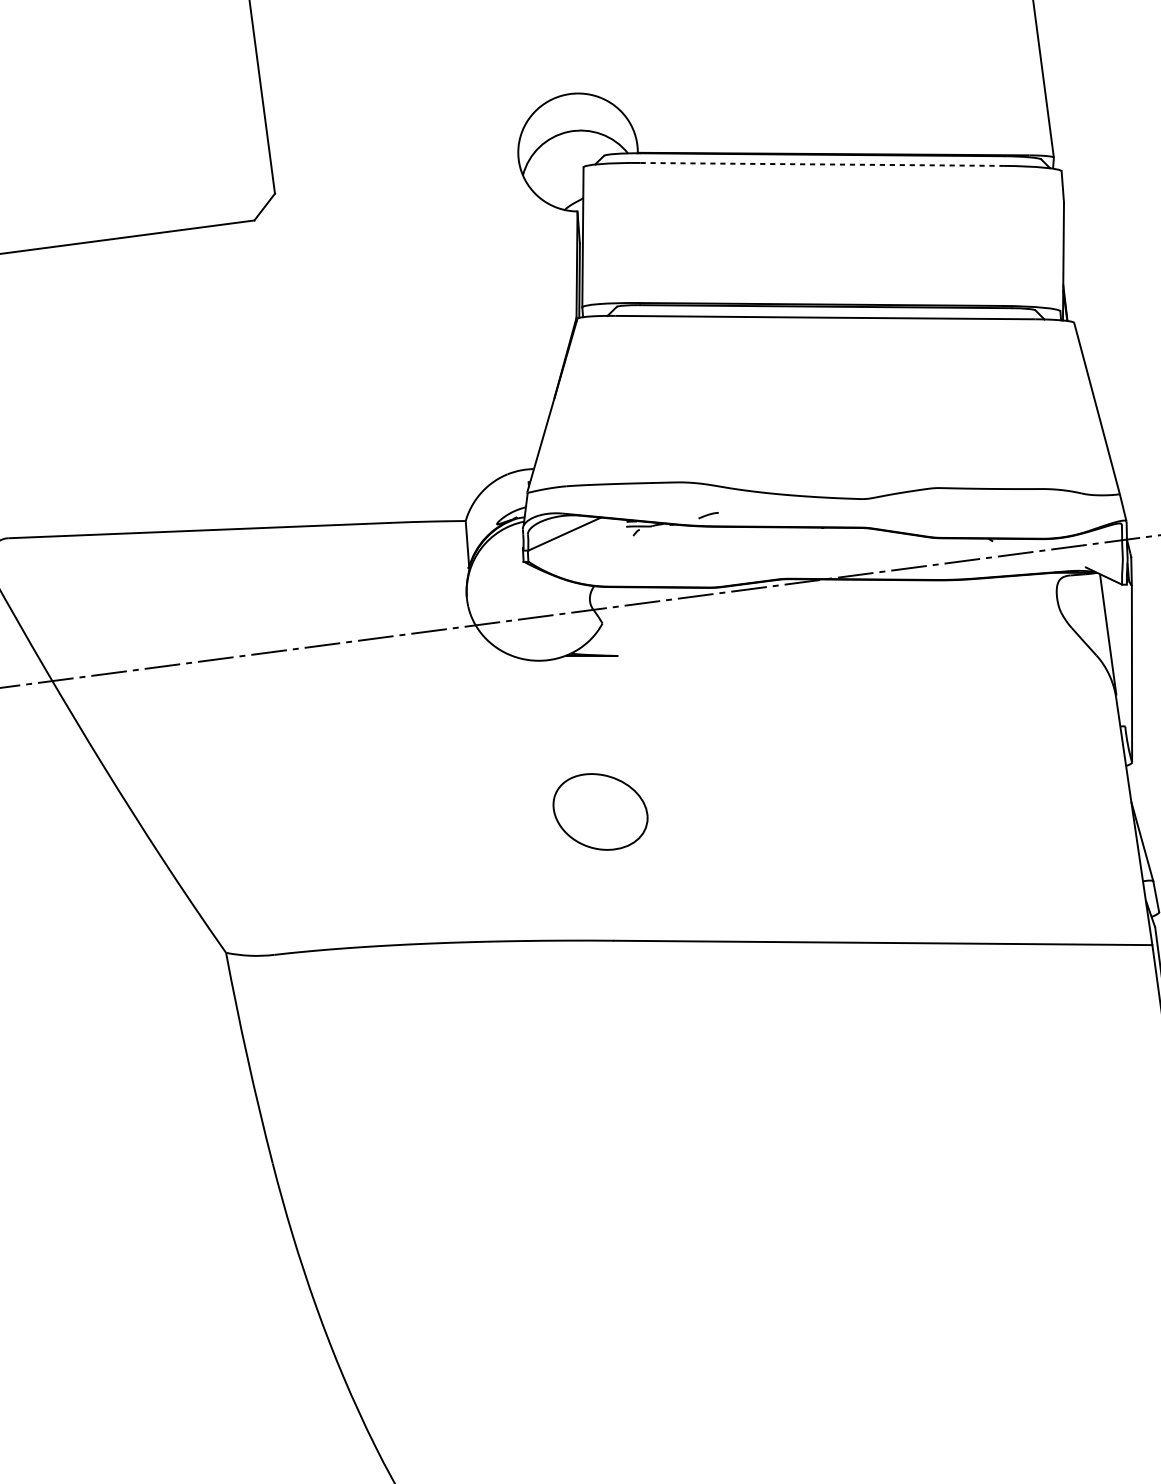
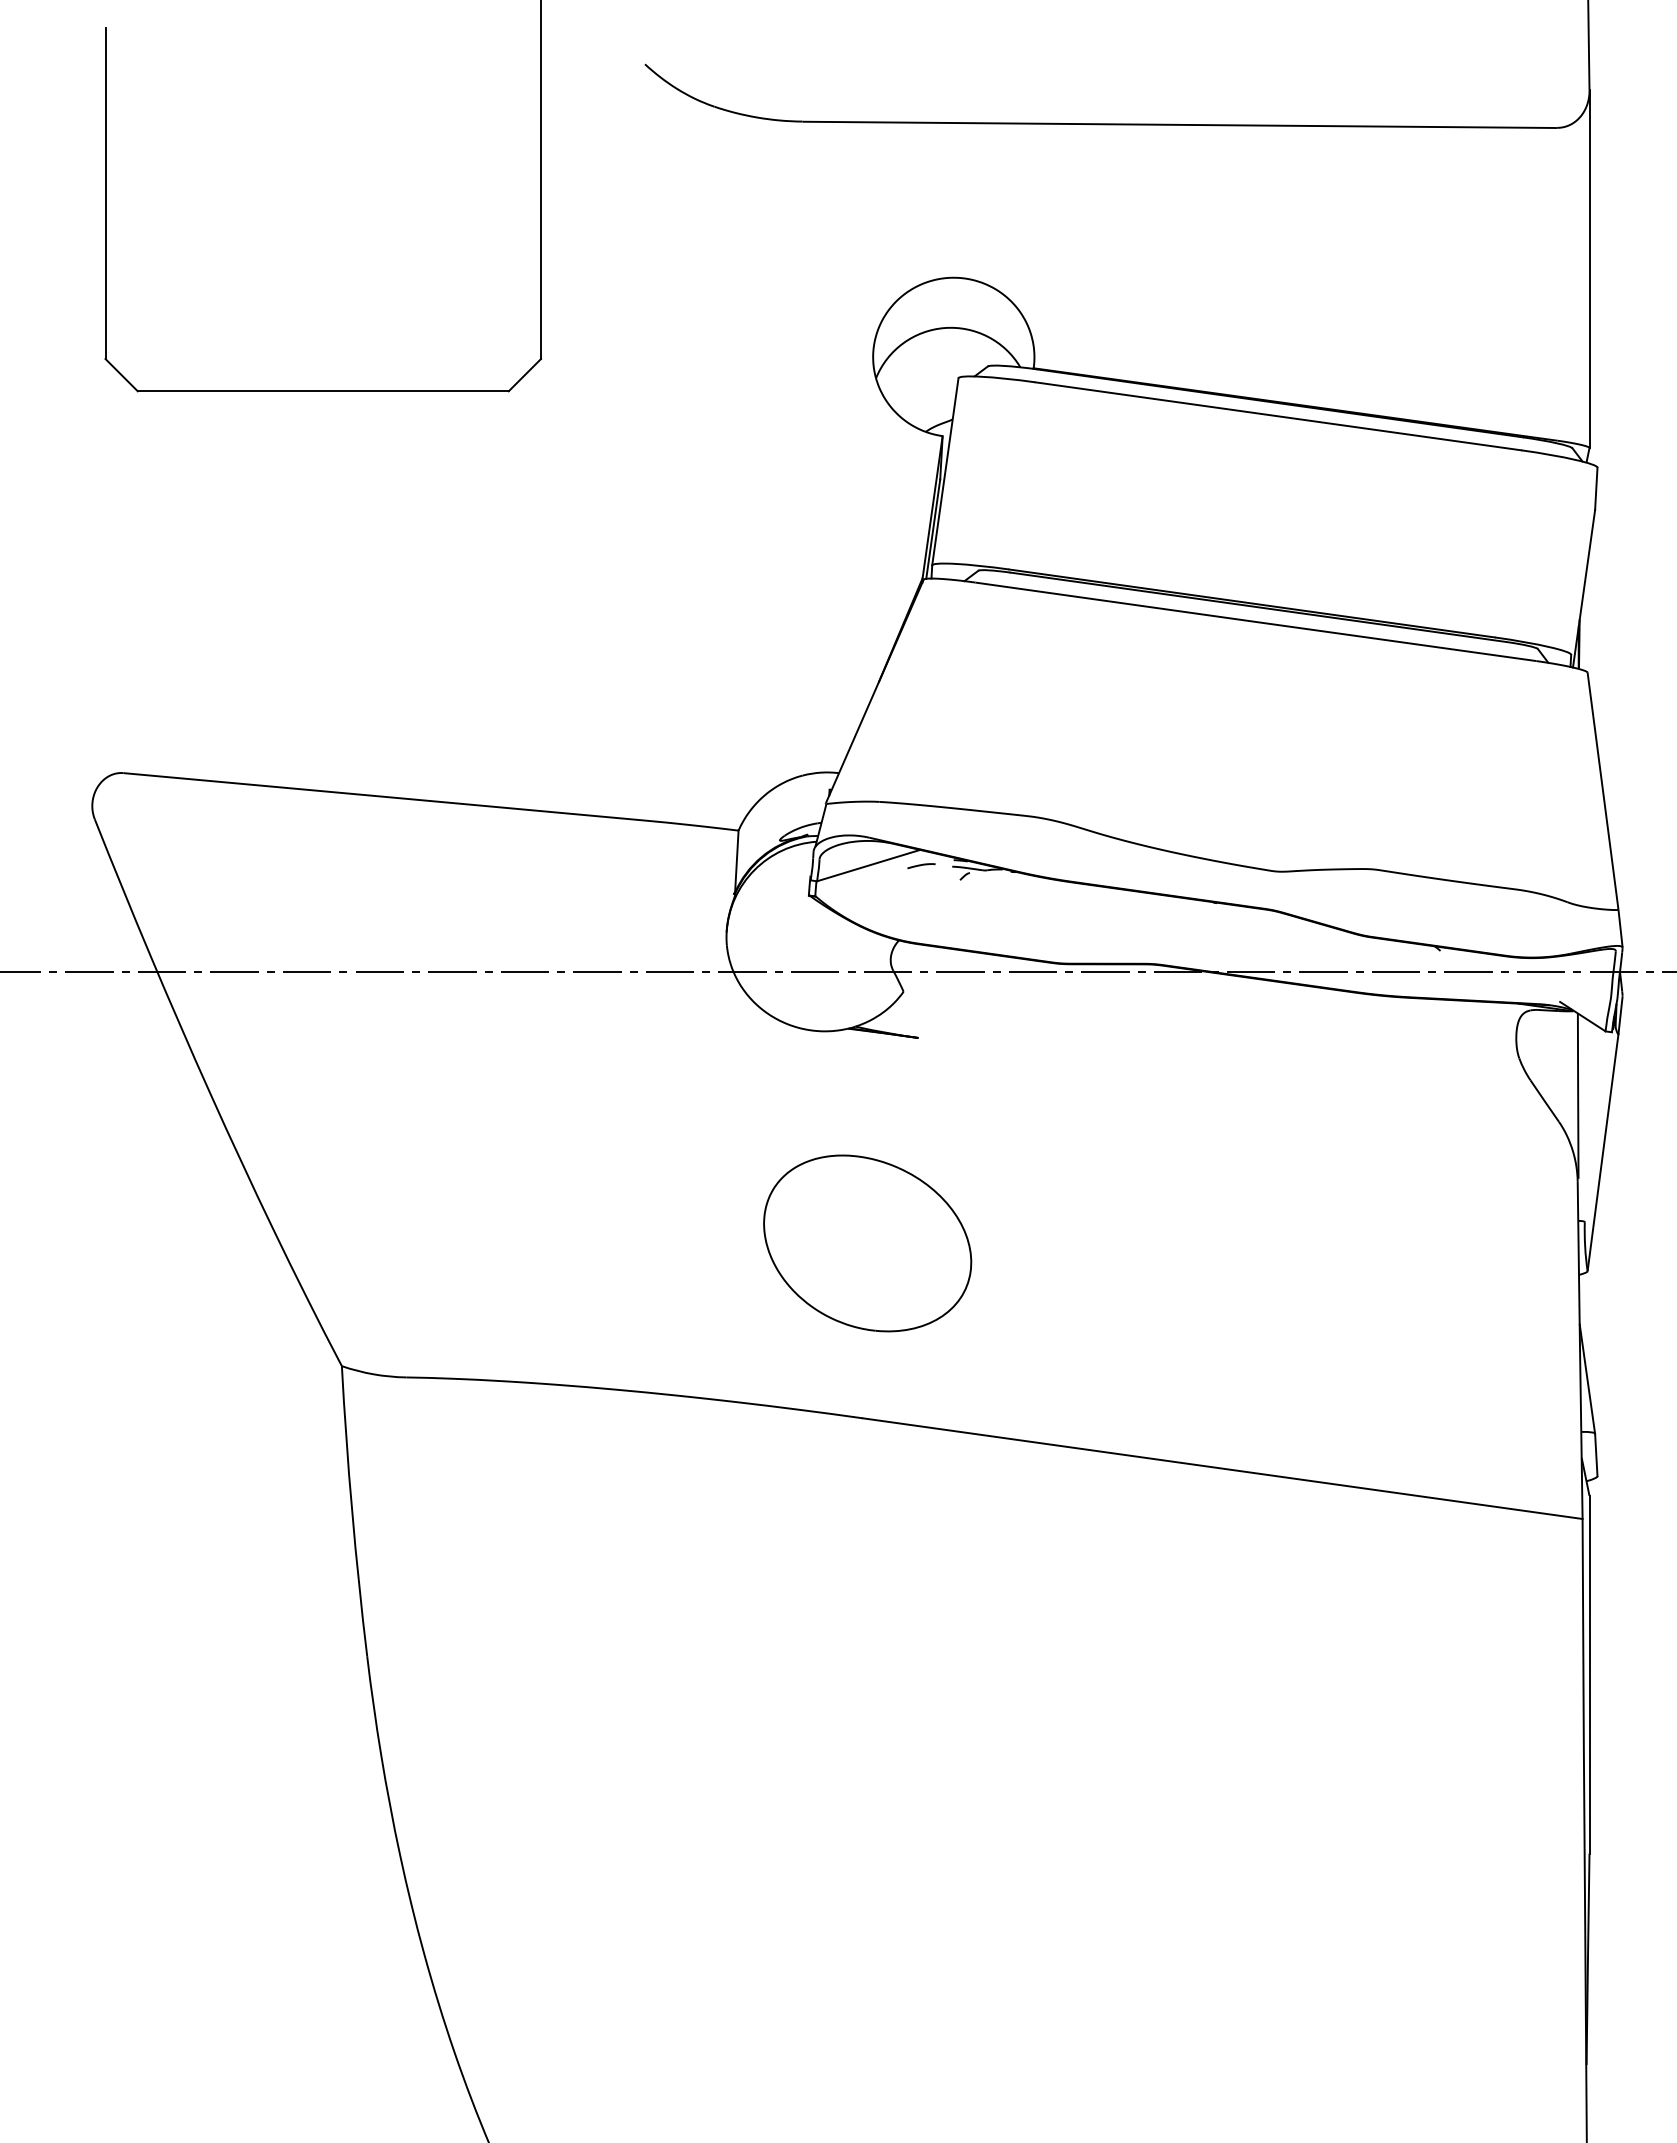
line: (822, 164) -> (1278, 416), dashed -> solid
curve: (708, 515) -> (921, 865), moved
part: (600, 811) -> (867, 1243), size x1.67

